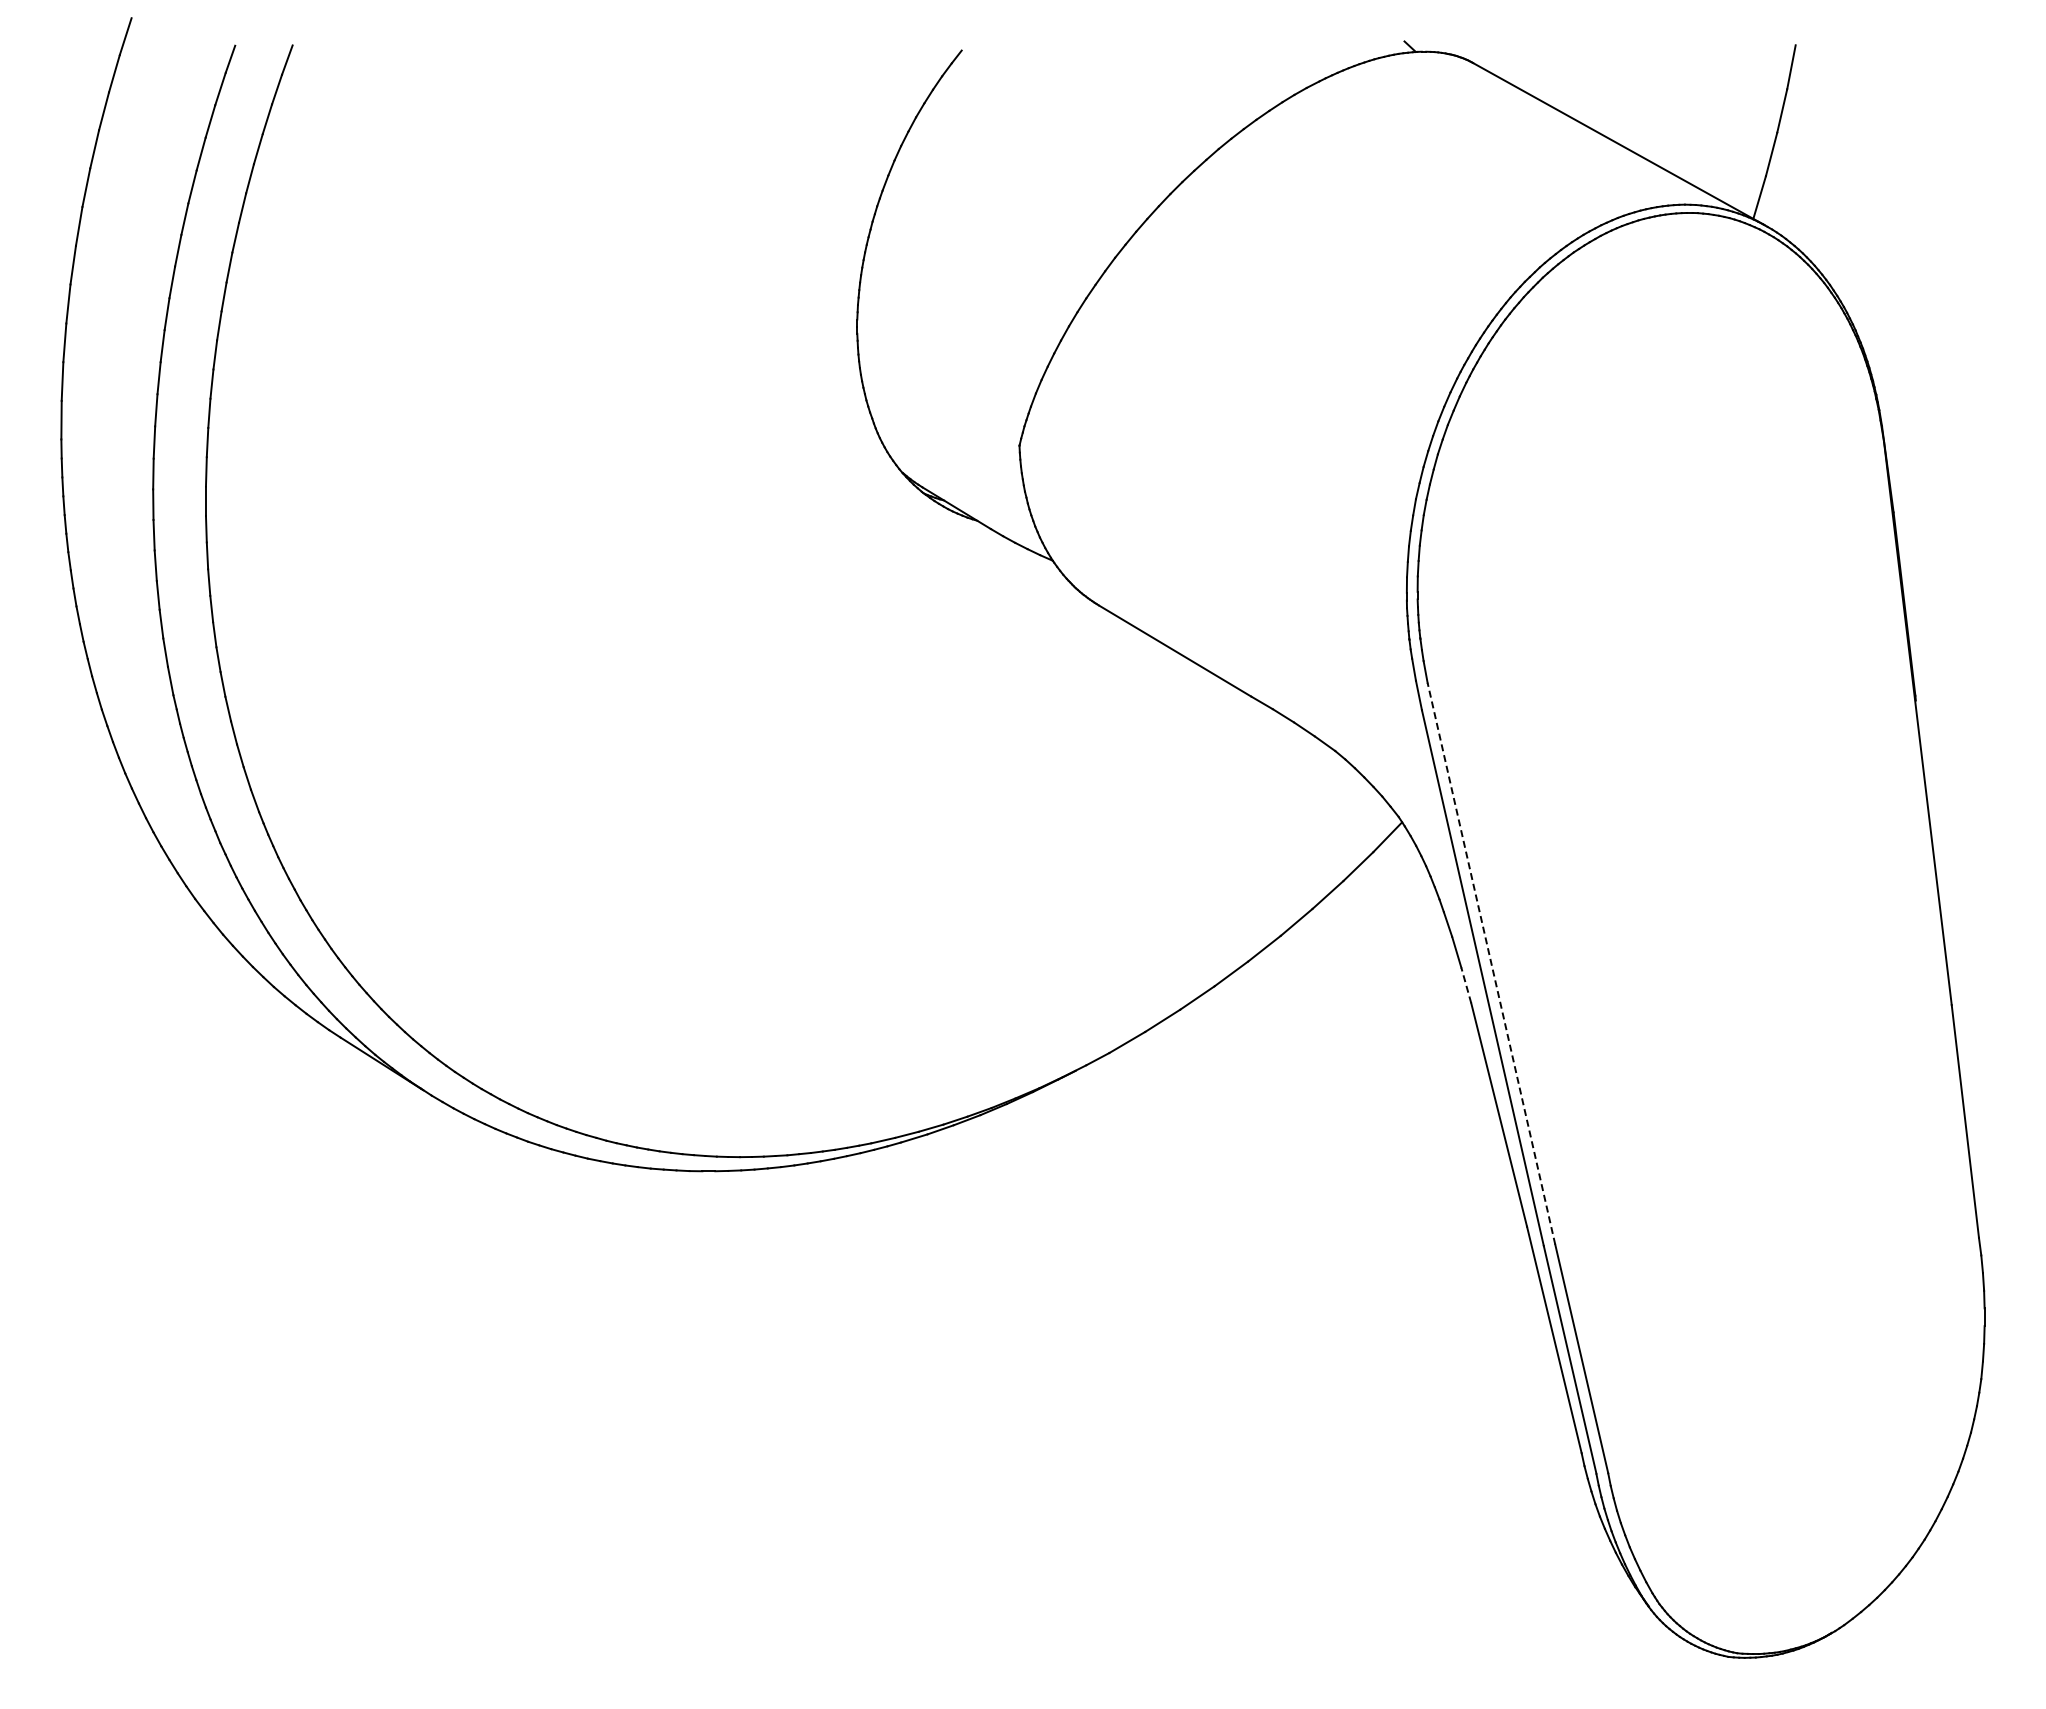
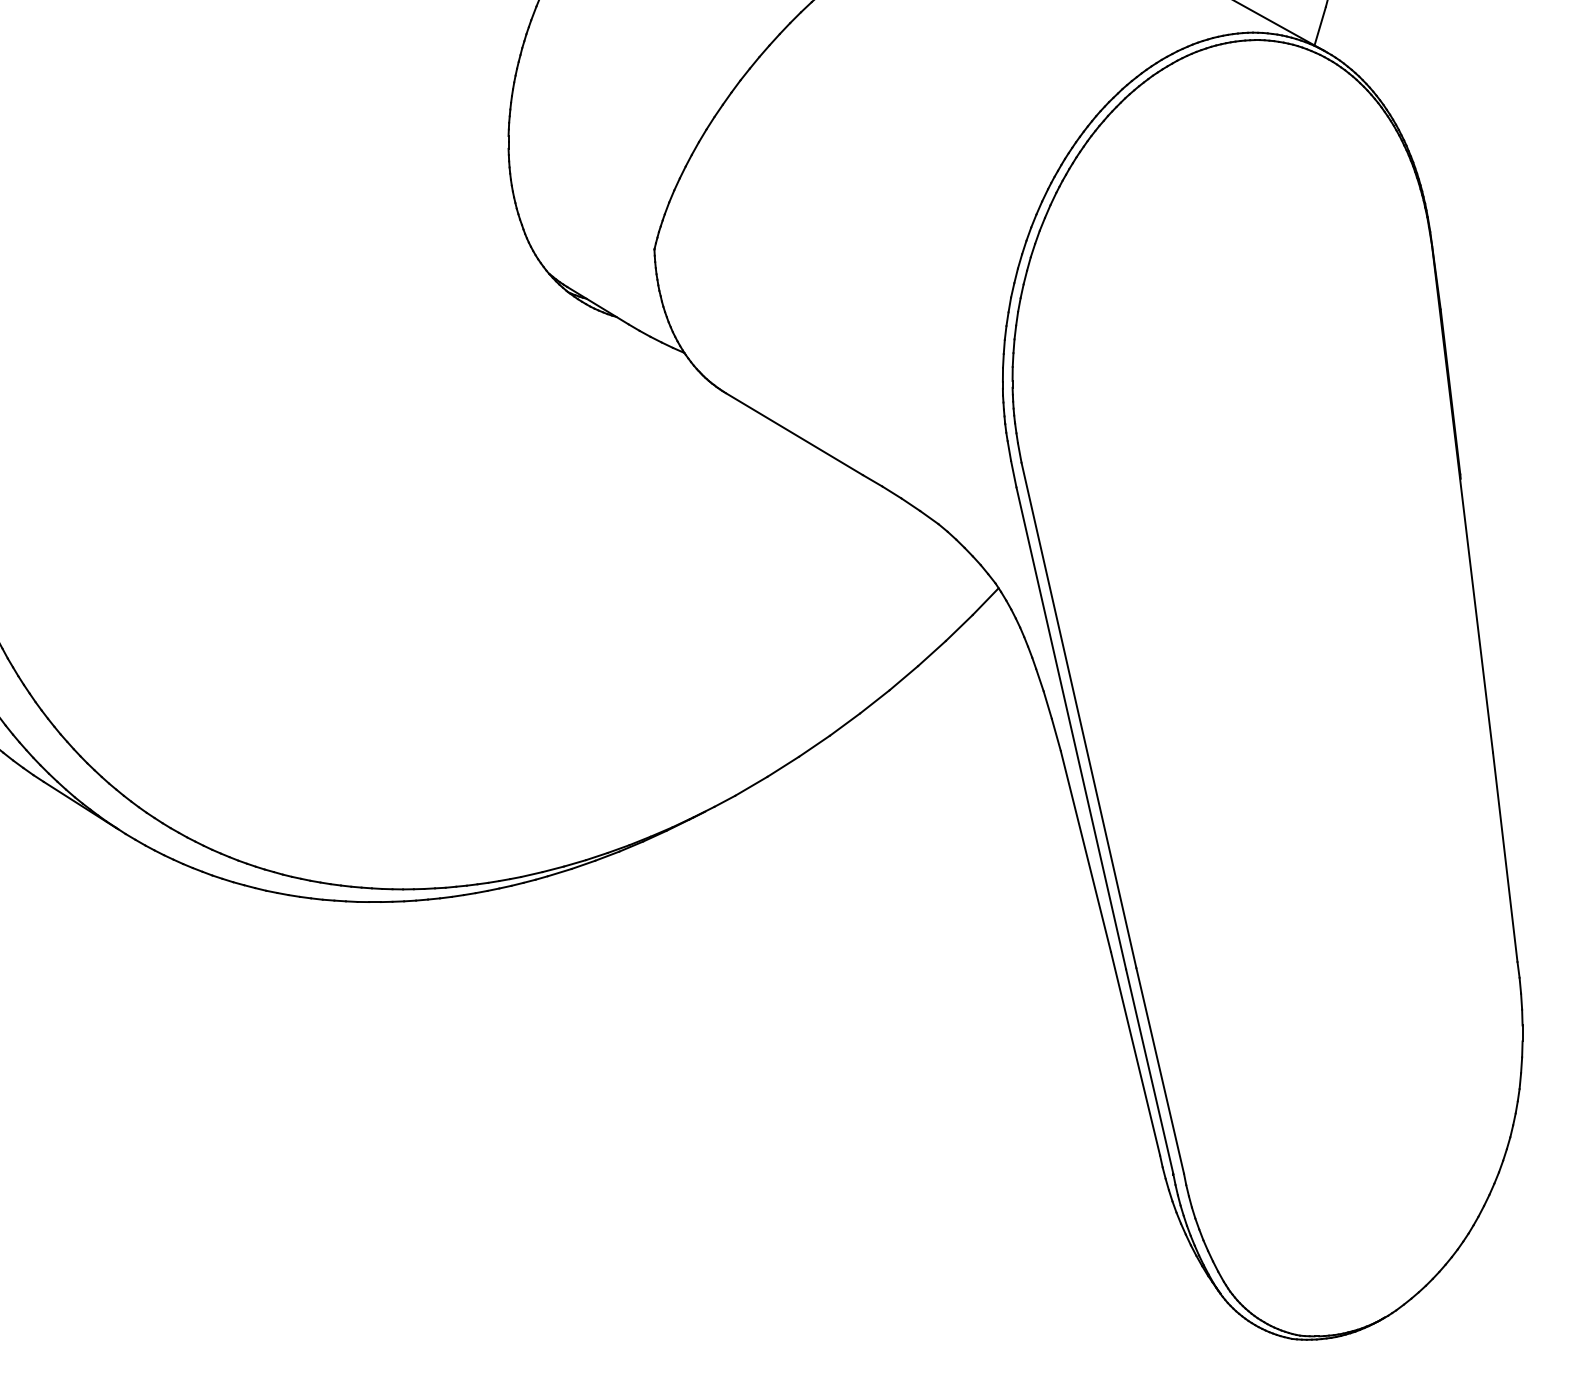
line: (1491, 963) -> (1079, 715), dashed -> solid
line: (1466, 985) -> (1056, 735), dashed -> solid

